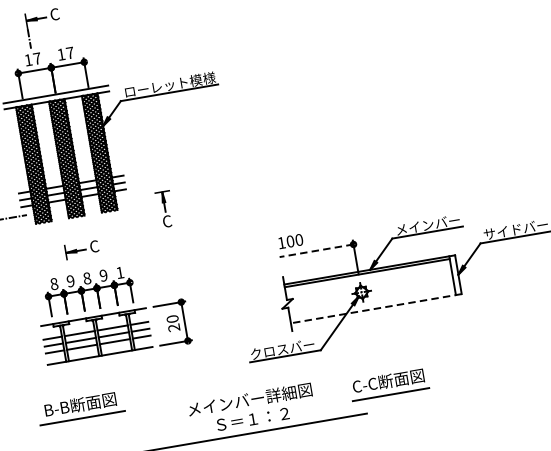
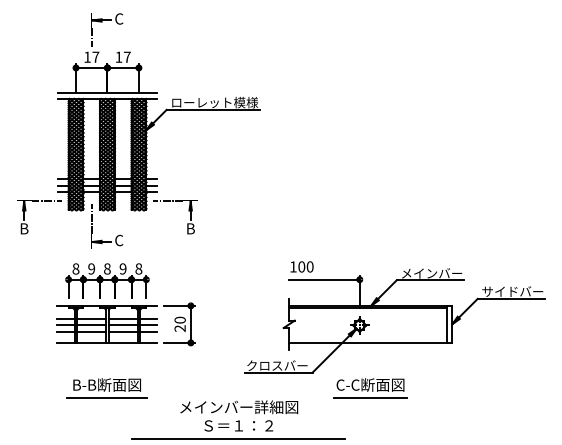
line: (138, 195) -> (168, 200), added
text: (167, 221) -> (190, 228), C -> B
line: (61, 229) -> (91, 219), added
line: (316, 250) -> (324, 279), dashed -> solid
text: (119, 272) -> (138, 268), 1 -> 8
line: (376, 308) -> (370, 342), dashed -> solid
part: (389, 384) -> (370, 388), moved
part: (80, 408) -> (106, 388), moved

